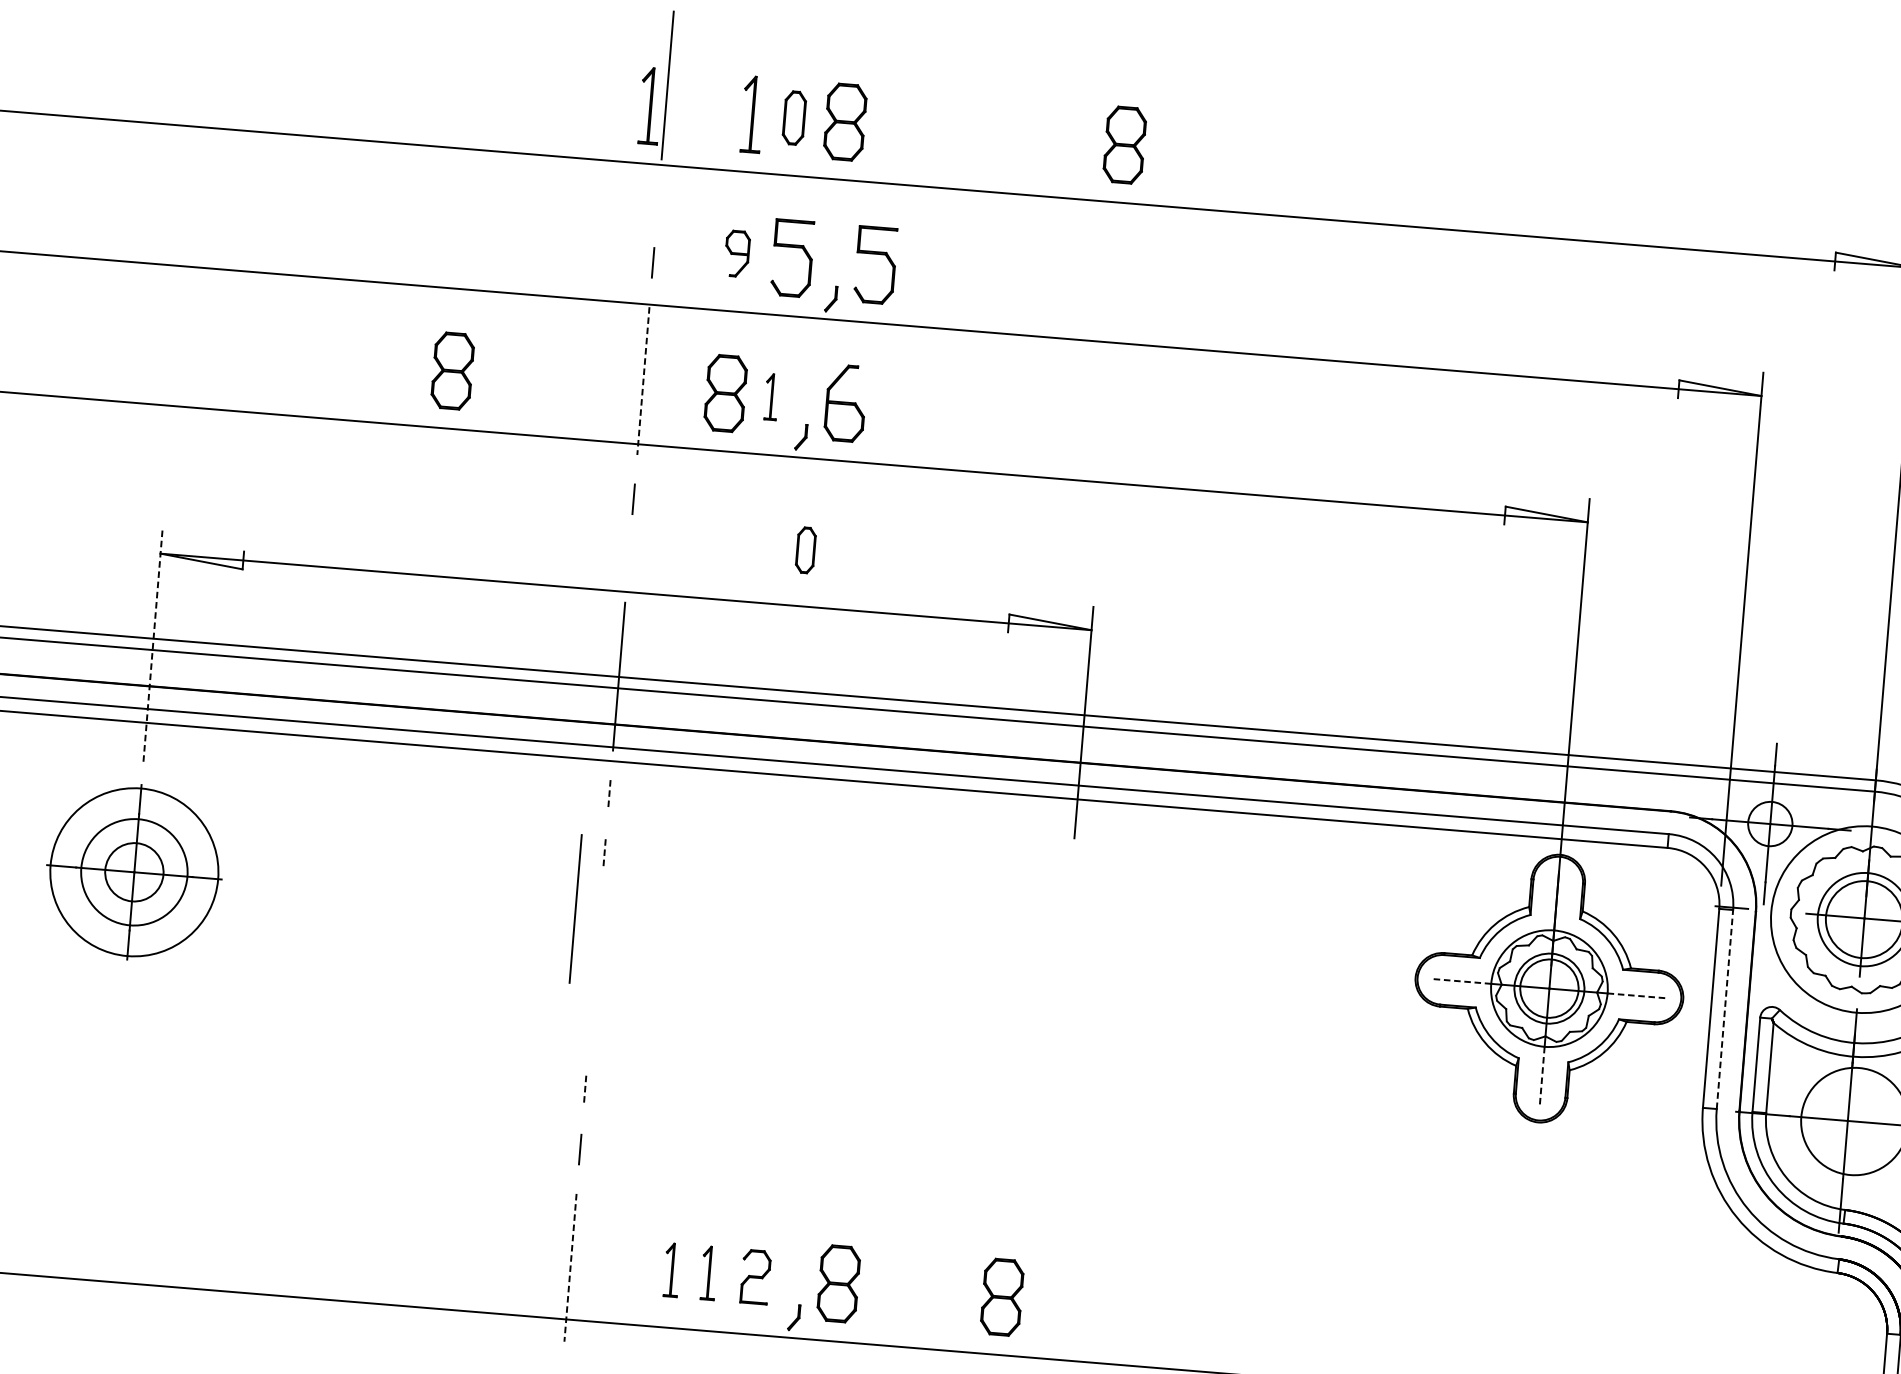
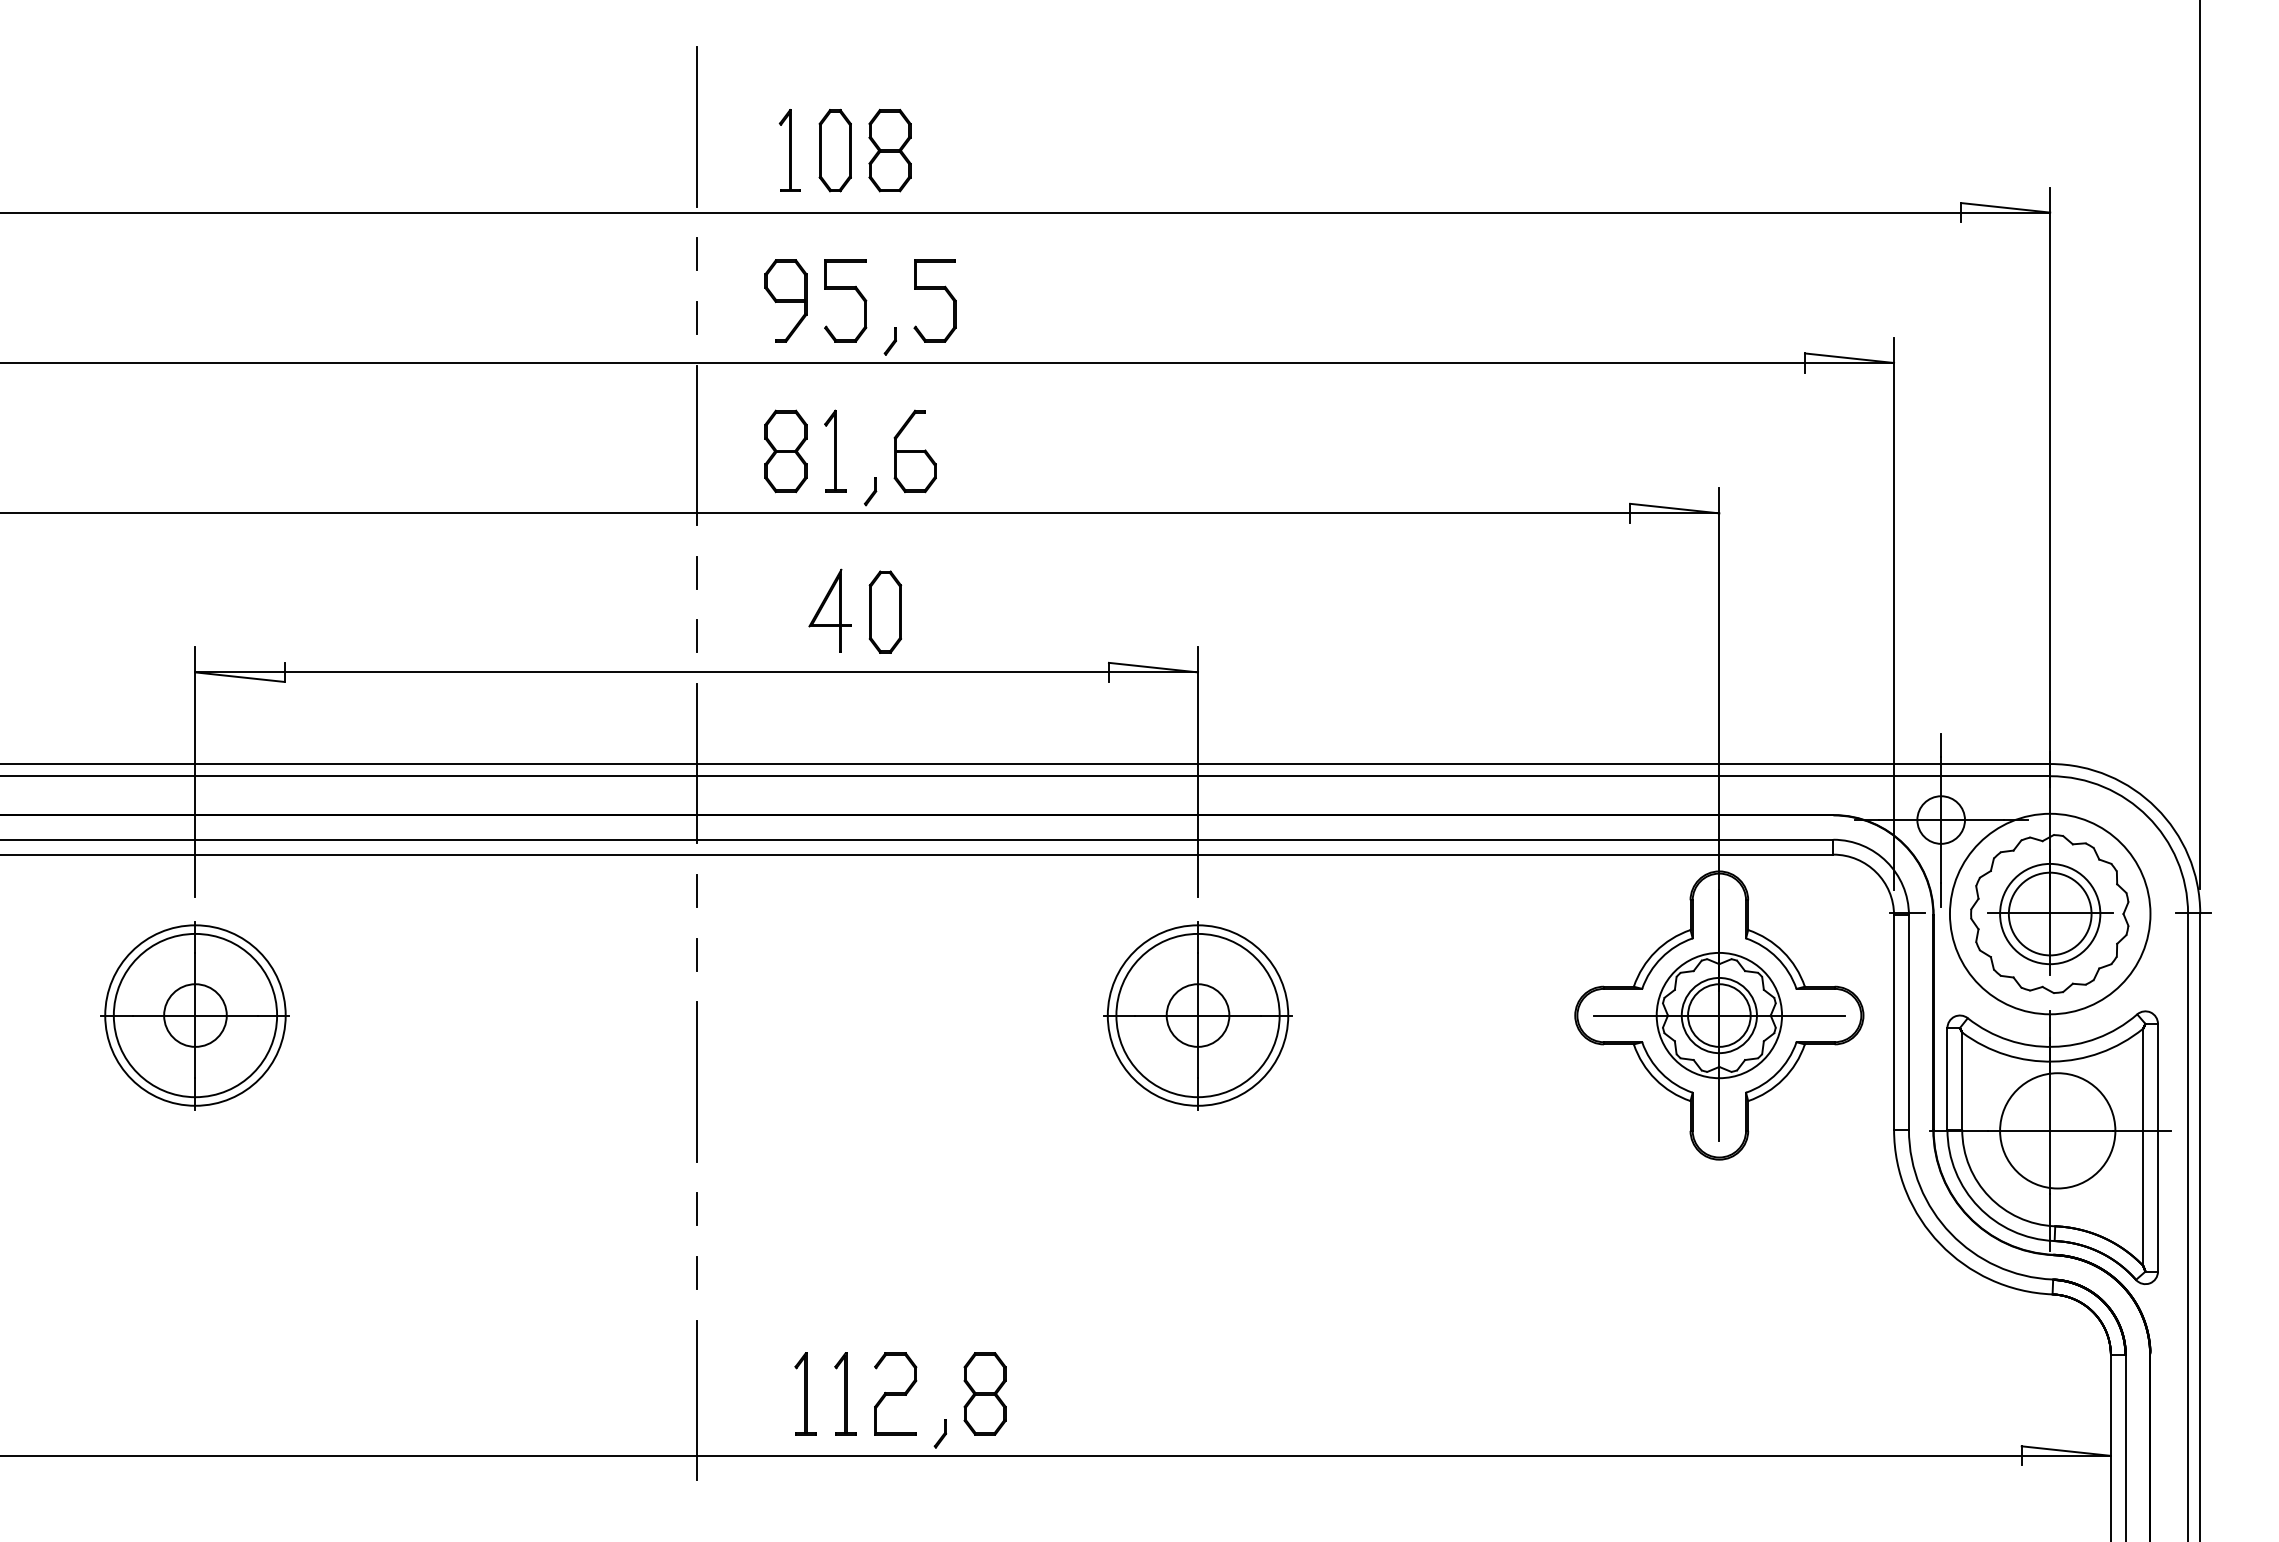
part: (649, 105) -> (679, 150), removed
part: (793, 117) -> (834, 150), size x1.43
part: (1124, 145) -> (1190, 150), removed
line: (657, 203) -> (696, 254), added
part: (736, 253) -> (785, 300), size x1.67
part: (452, 371) -> (491, 451), removed
line: (643, 381) -> (696, 445), dashed -> solid
part: (771, 396) -> (835, 450), size x1.67
part: (754, 544) -> (829, 610), added
part: (805, 549) -> (885, 611), size x1.67
line: (628, 558) -> (696, 636), added
line: (153, 645) -> (195, 771), dashed -> solid
line: (609, 794) -> (696, 890), dashed -> solid
line: (604, 853) -> (696, 954), dashed -> solid
circle: (134, 872) -> (195, 1015), size x1.43
line: (575, 908) -> (696, 1081), moved
part: (1064, 948) -> (1197, 1015), added
line: (1461, 981) -> (1624, 1015), dashed -> solid
line: (1636, 995) -> (1813, 1015), dashed -> solid
line: (1724, 1008) -> (1908, 1021), dashed -> solid
line: (1542, 1076) -> (1719, 1110), dashed -> solid
line: (584, 1090) -> (696, 1209), dashed -> solid
line: (570, 1268) -> (696, 1400), dashed -> solid
part: (671, 1269) -> (805, 1393), size x1.43
part: (709, 1272) -> (845, 1393), size x1.43
part: (755, 1276) -> (895, 1393), size x1.43
part: (1001, 1296) -> (1160, 1393), removed

